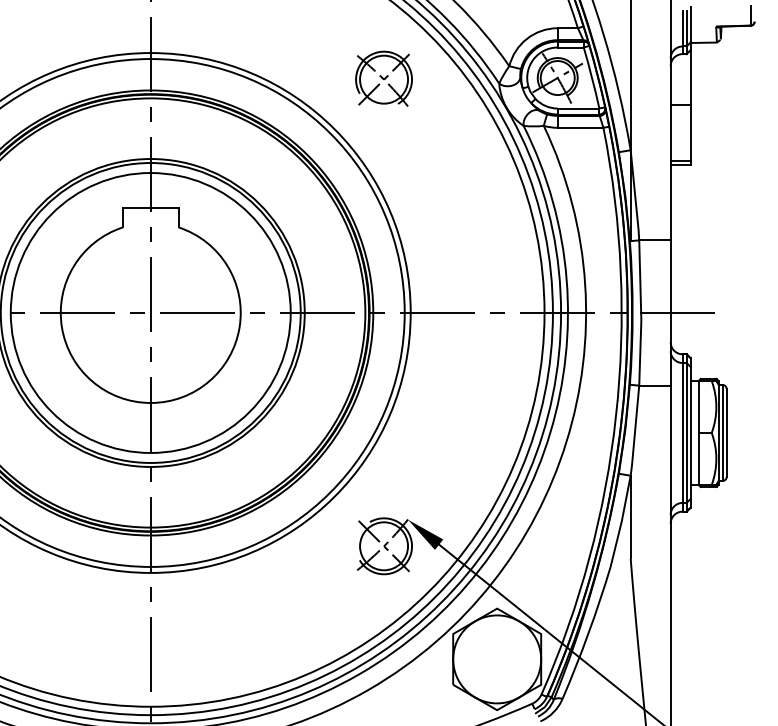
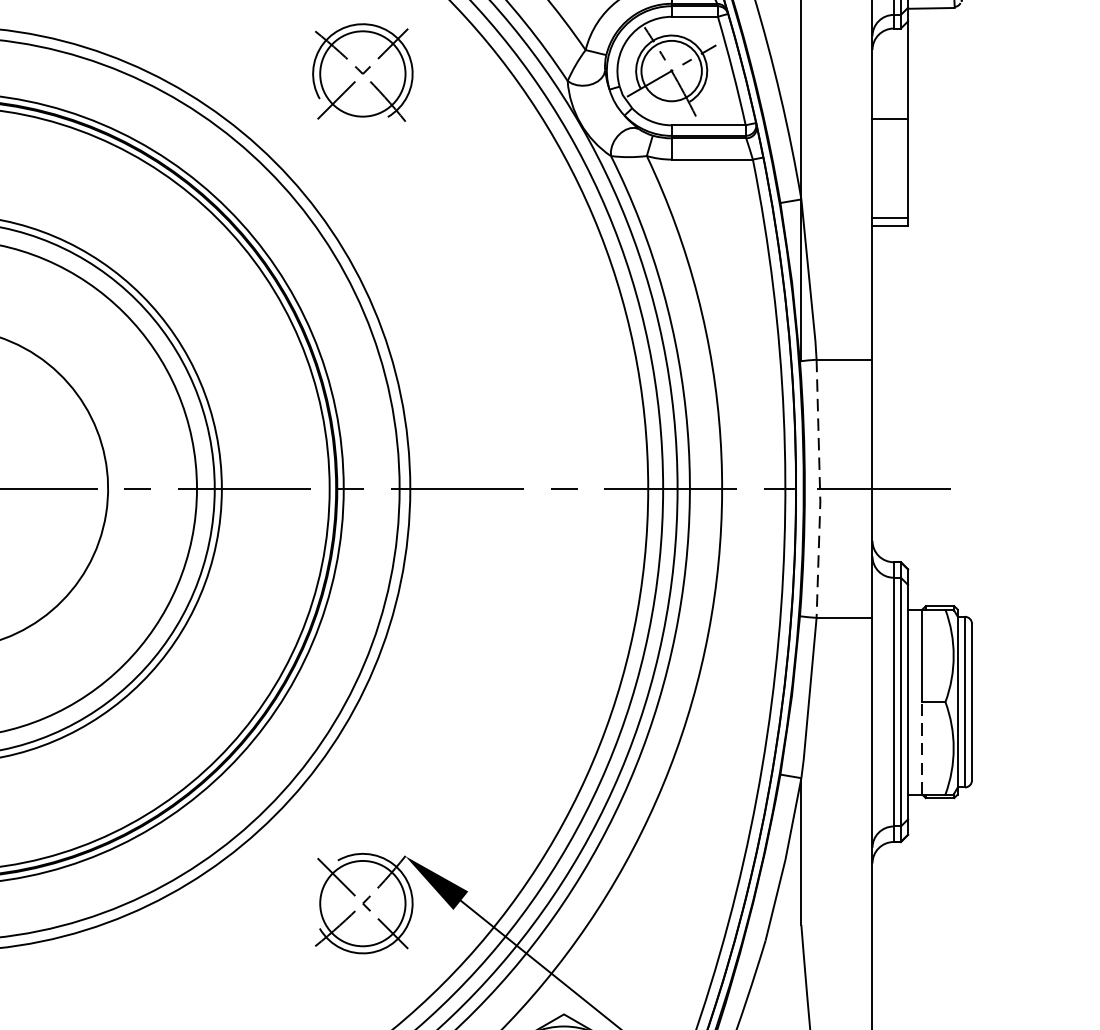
line: (641, 313) -> (820, 489), solid -> dashed
line: (698, 458) -> (921, 747), solid -> dashed

